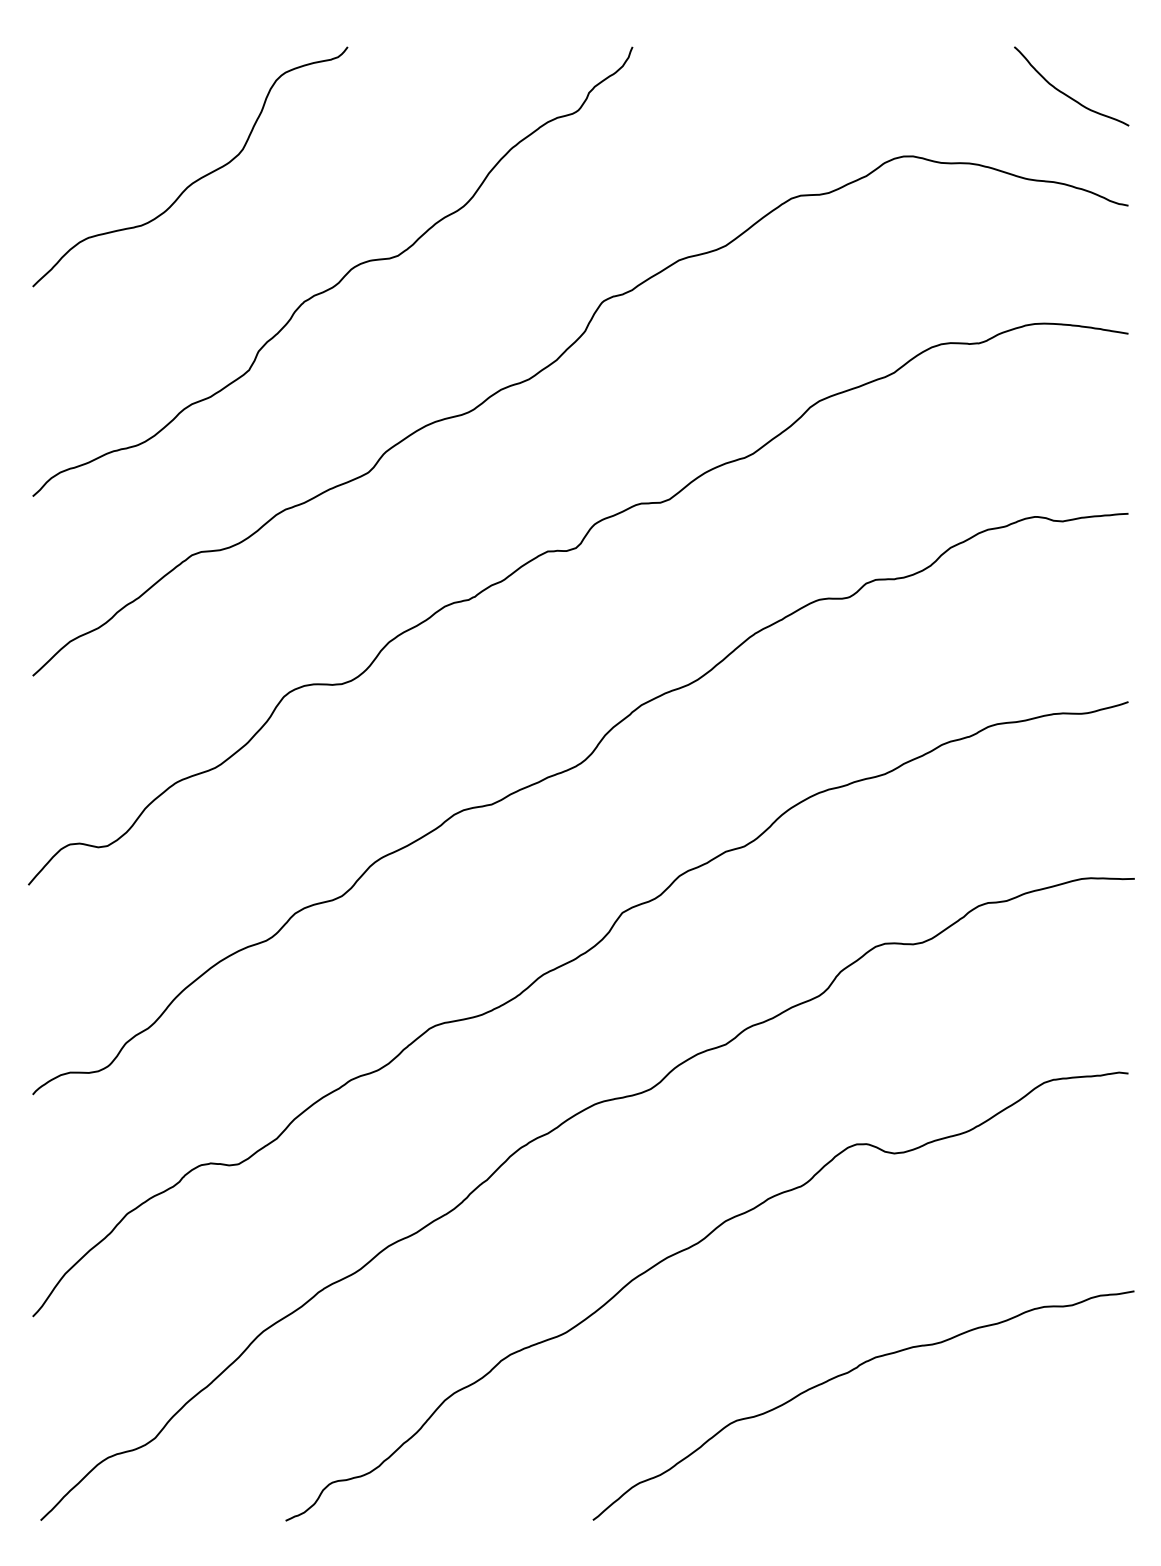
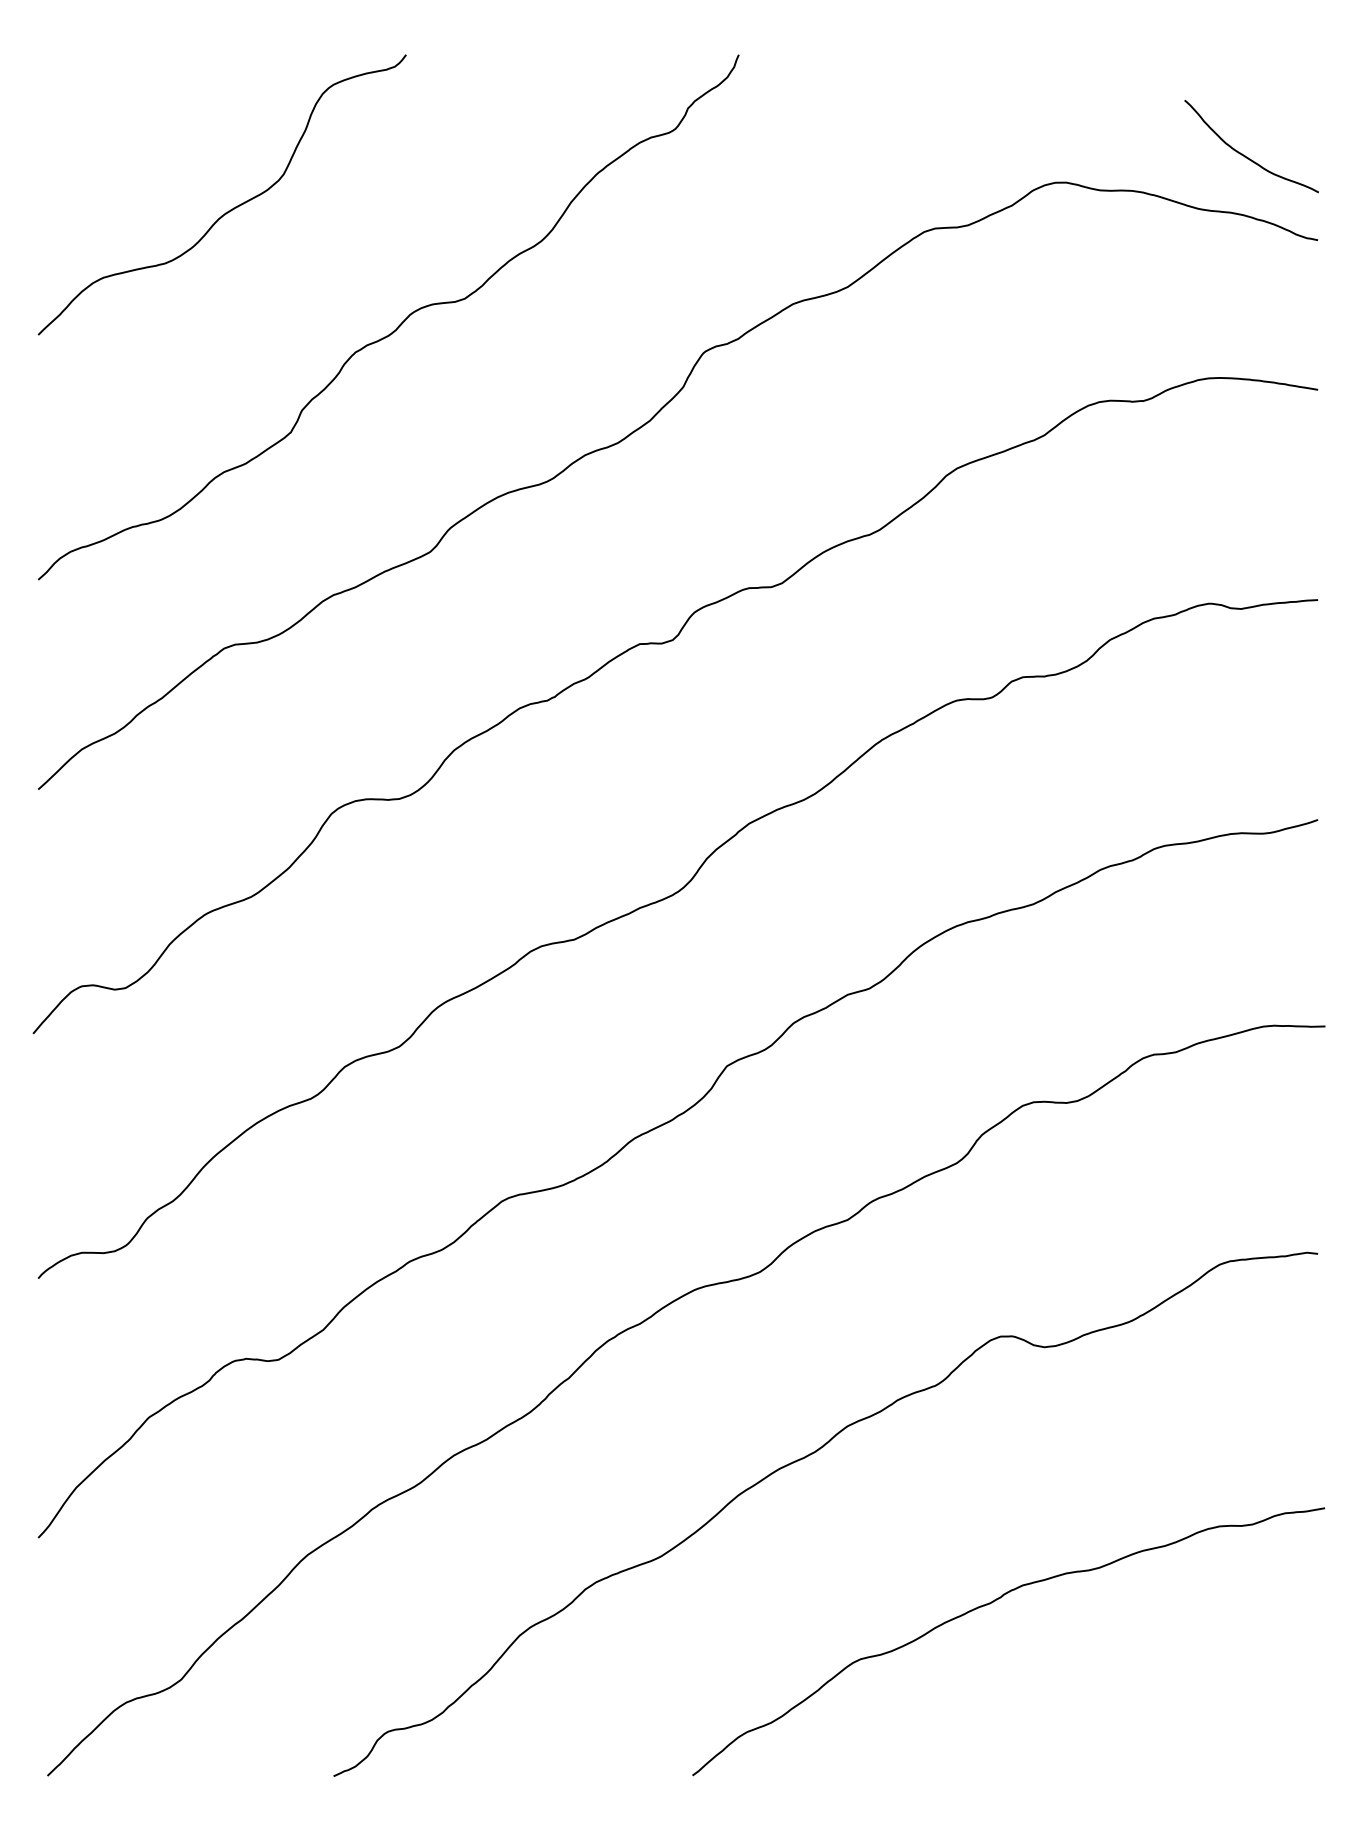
curve: (1067, 94) -> (1246, 155), moved

